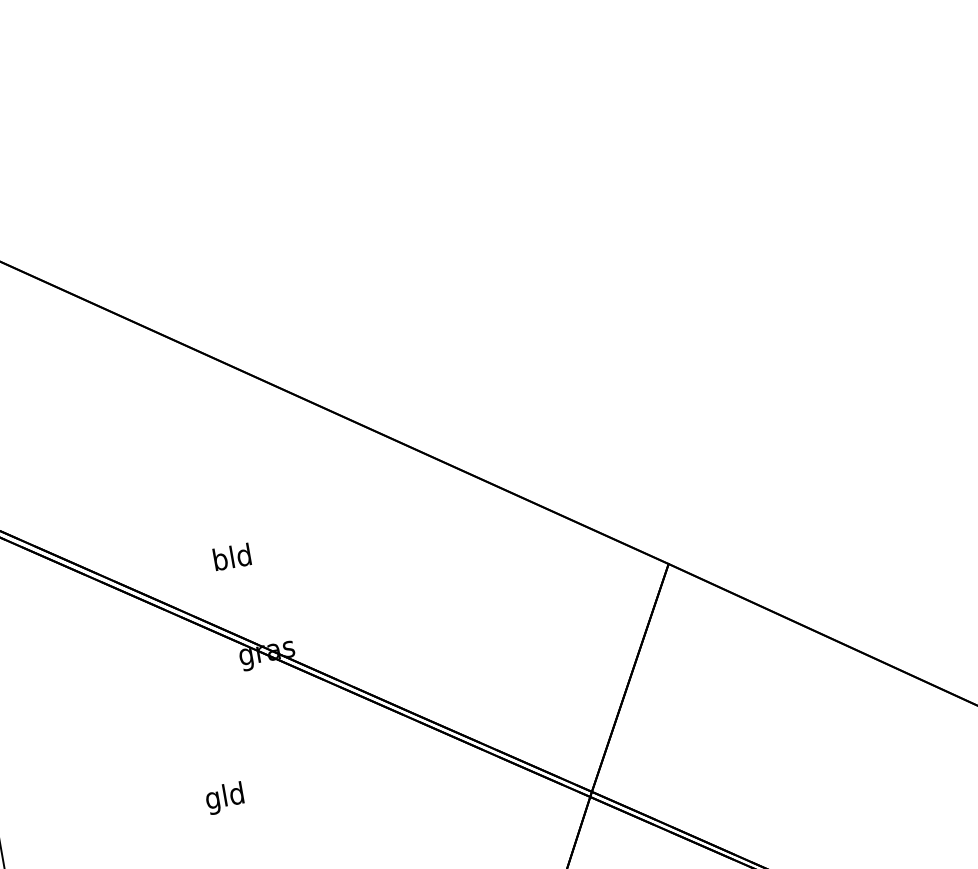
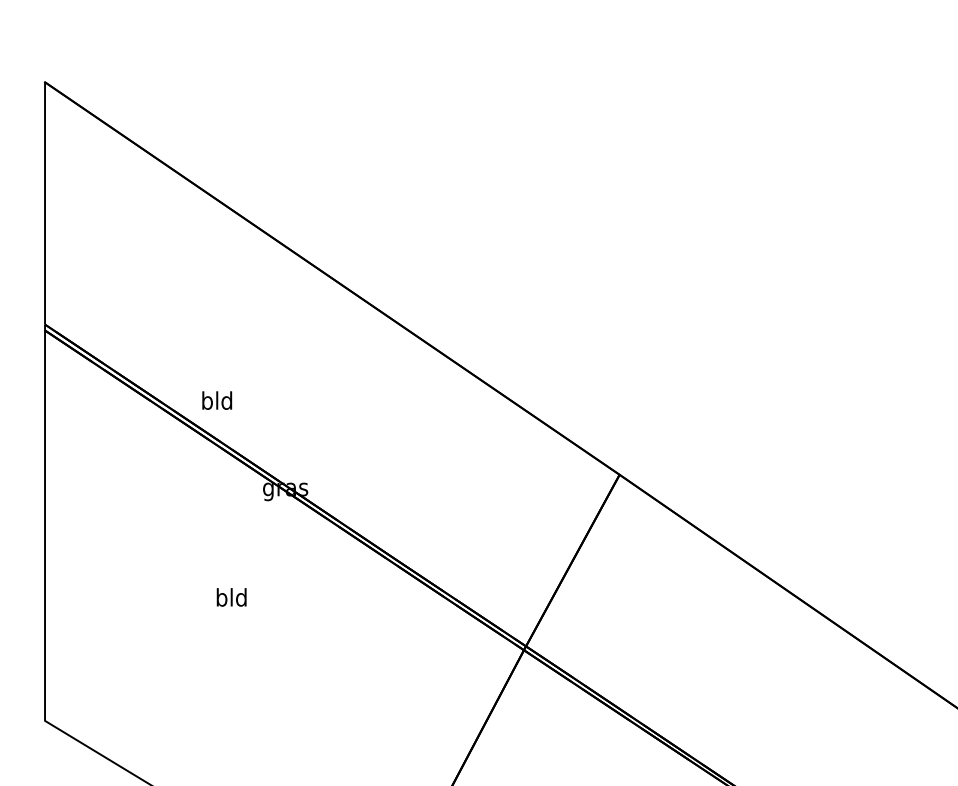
text: (232, 556) -> (217, 400), moved
text: (212, 800) -> (221, 599), gld -> bld

